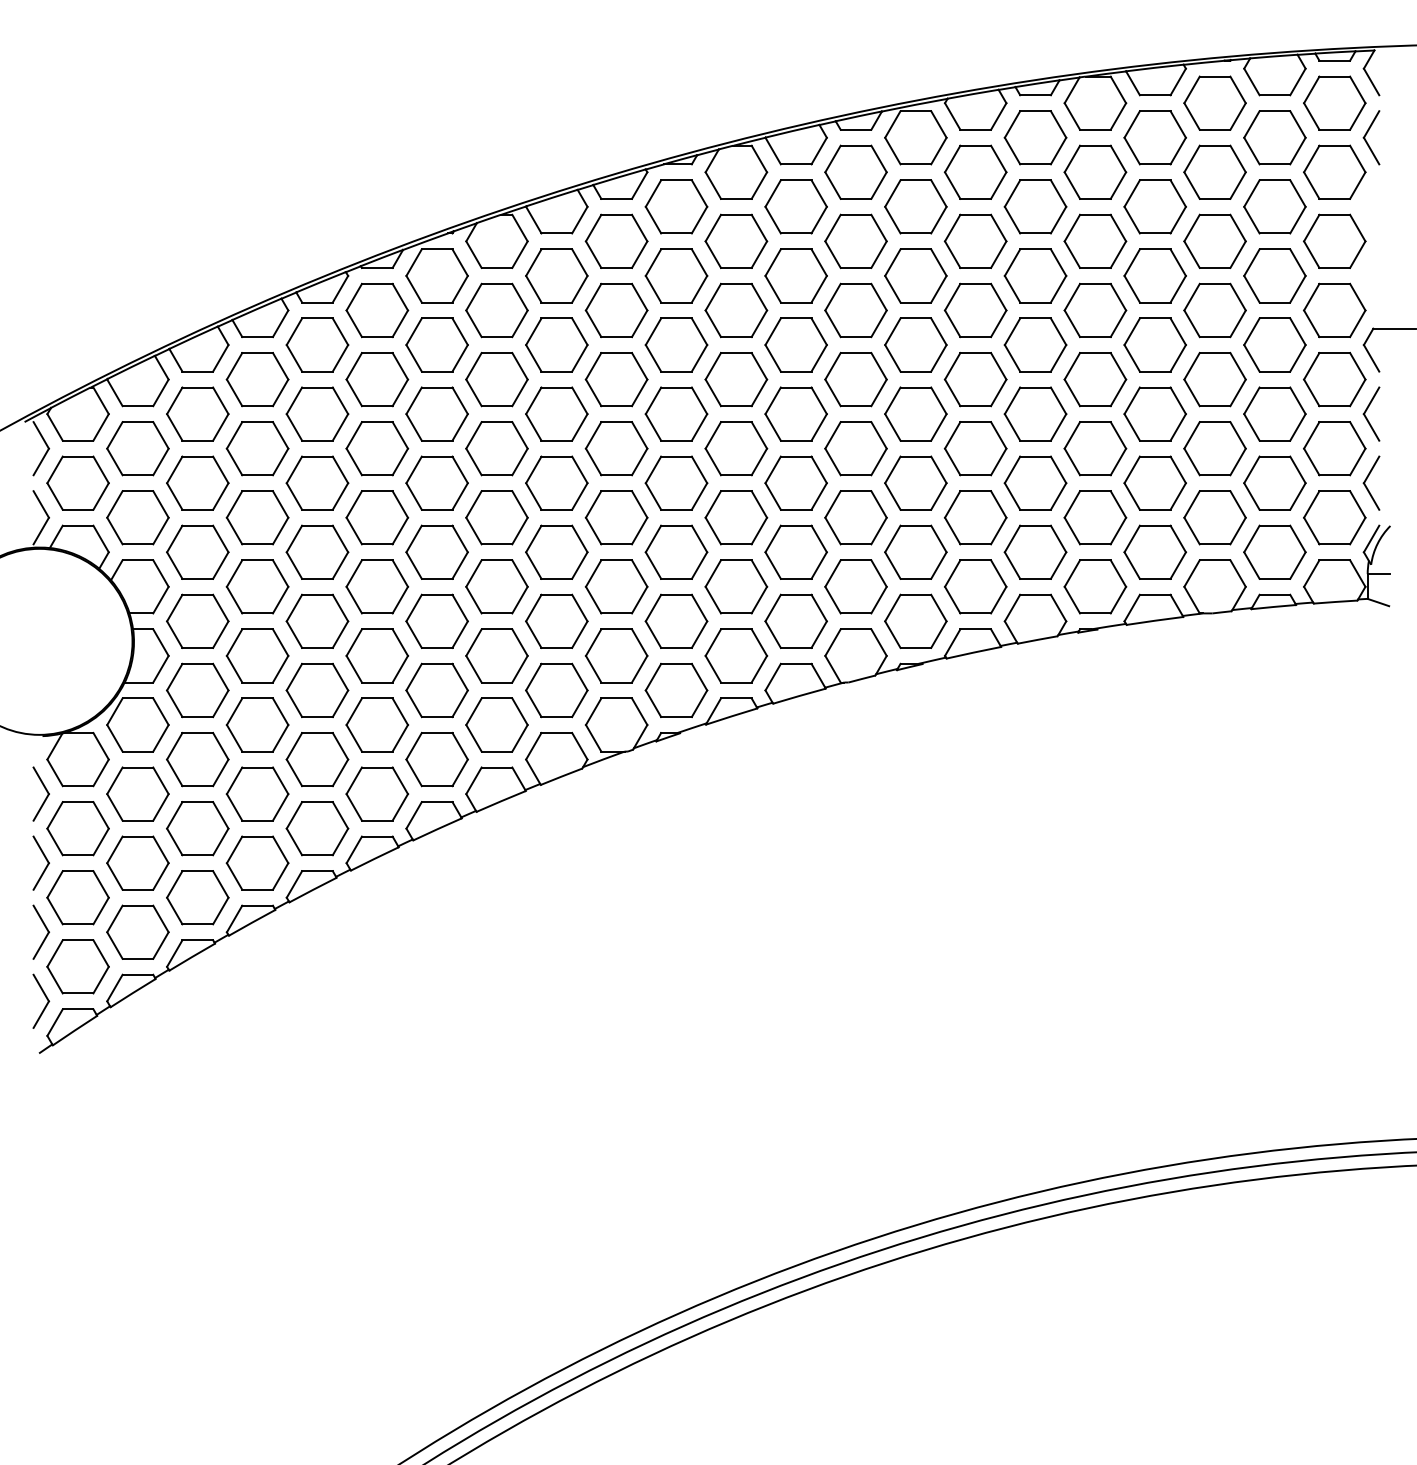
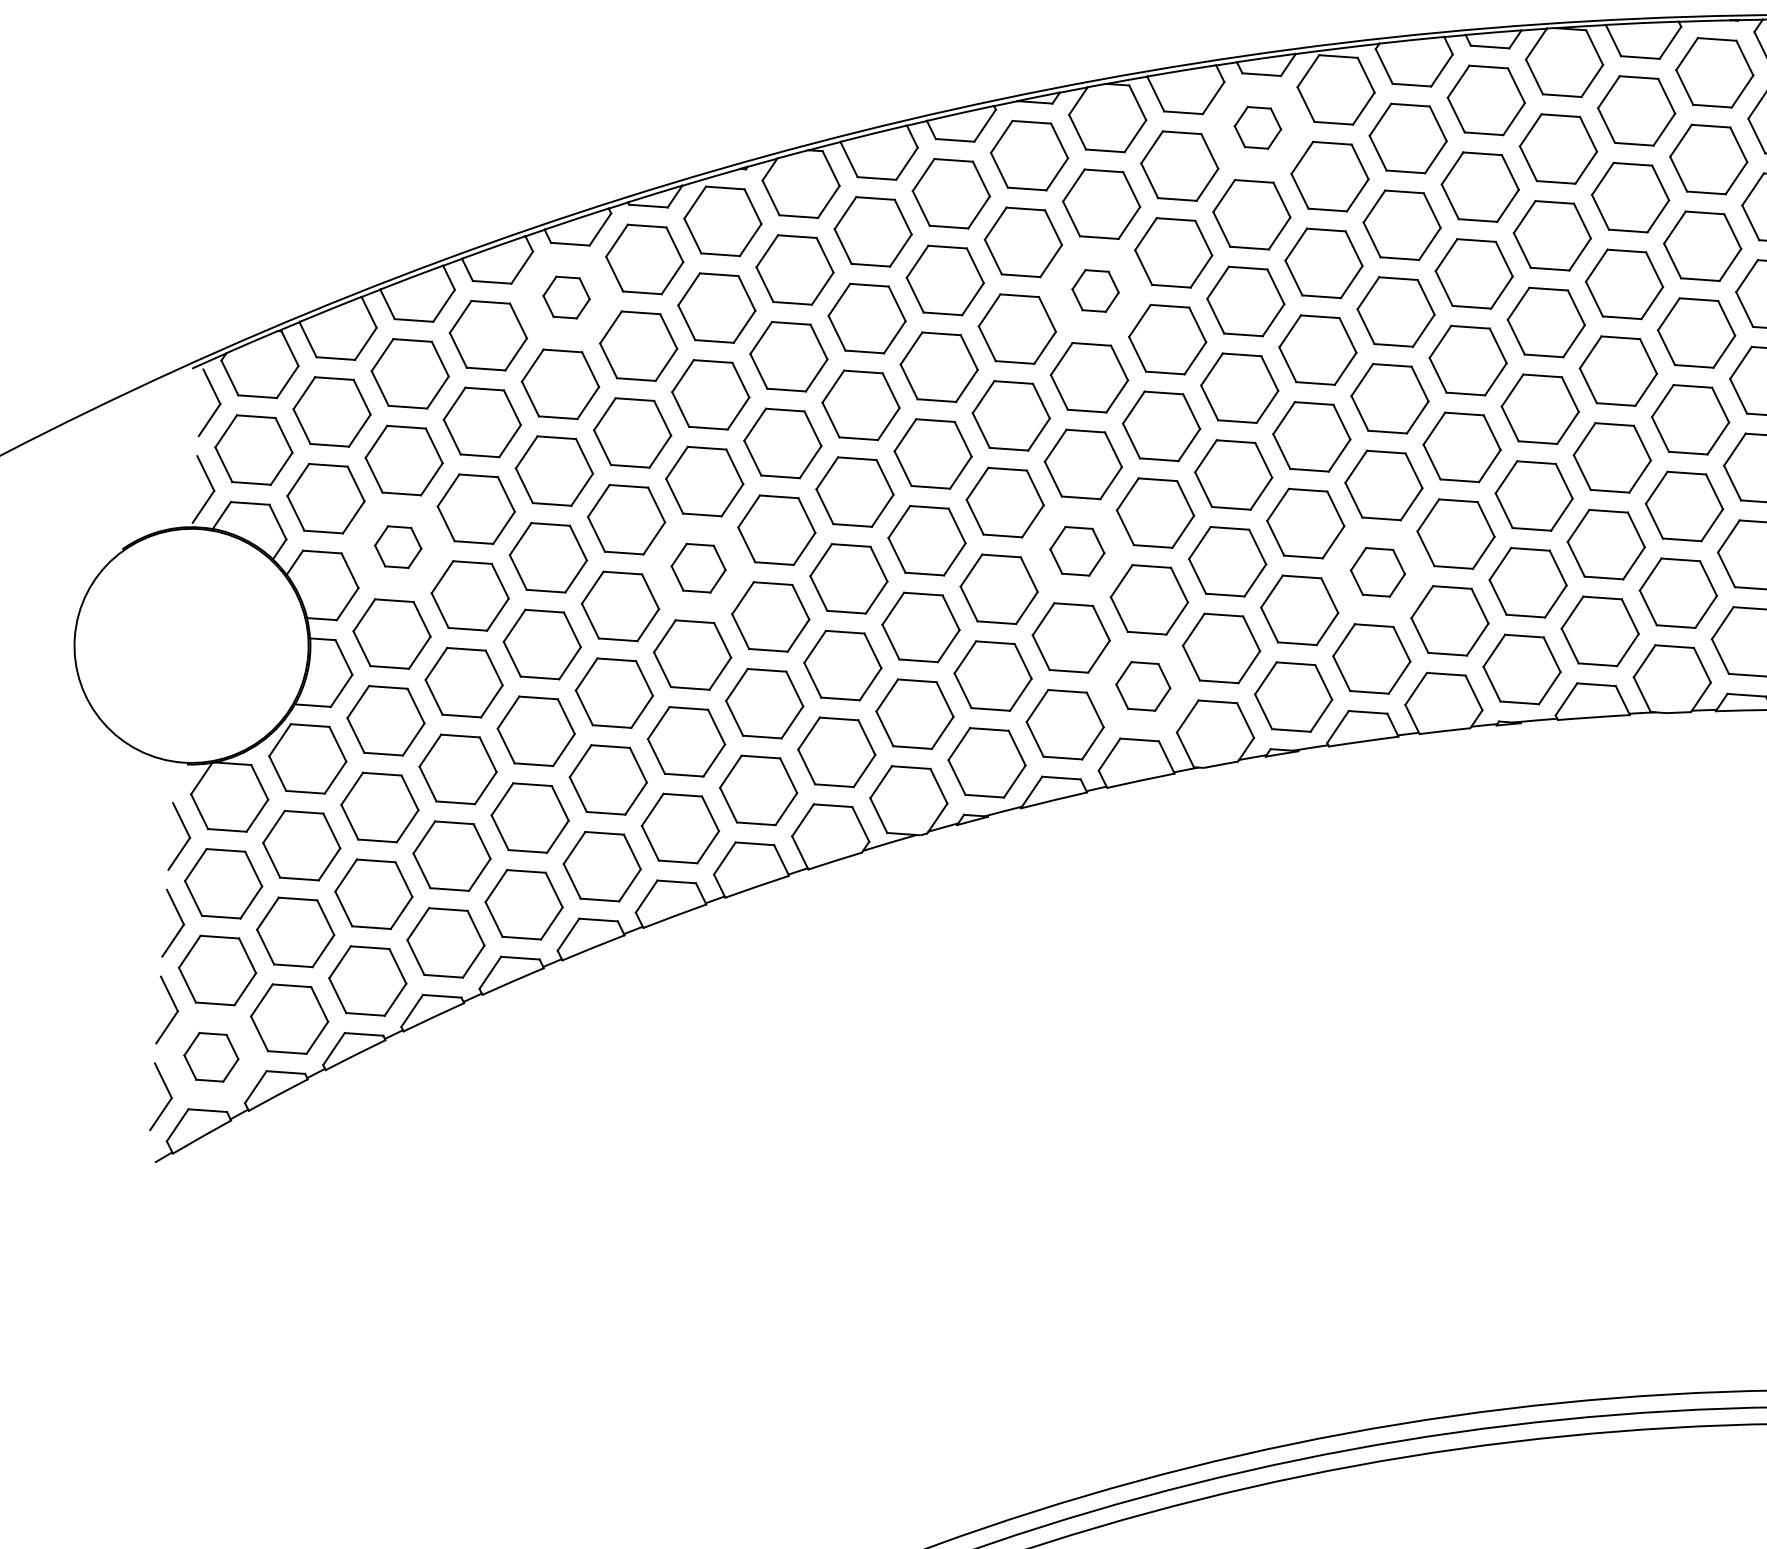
part: (855, 171) -> (1257, 126), size x0.6
part: (736, 310) -> (1095, 291), size x0.6
part: (317, 344) -> (566, 296), size x0.6
part: (736, 517) -> (1077, 550), size x0.7
part: (975, 517) -> (1377, 571), size x0.7
part: (197, 551) -> (397, 546), size x0.6
part: (436, 551) -> (697, 567), size x0.7
part: (795, 620) -> (1142, 685), size x0.7
part: (77, 966) -> (210, 1056), size x0.7

